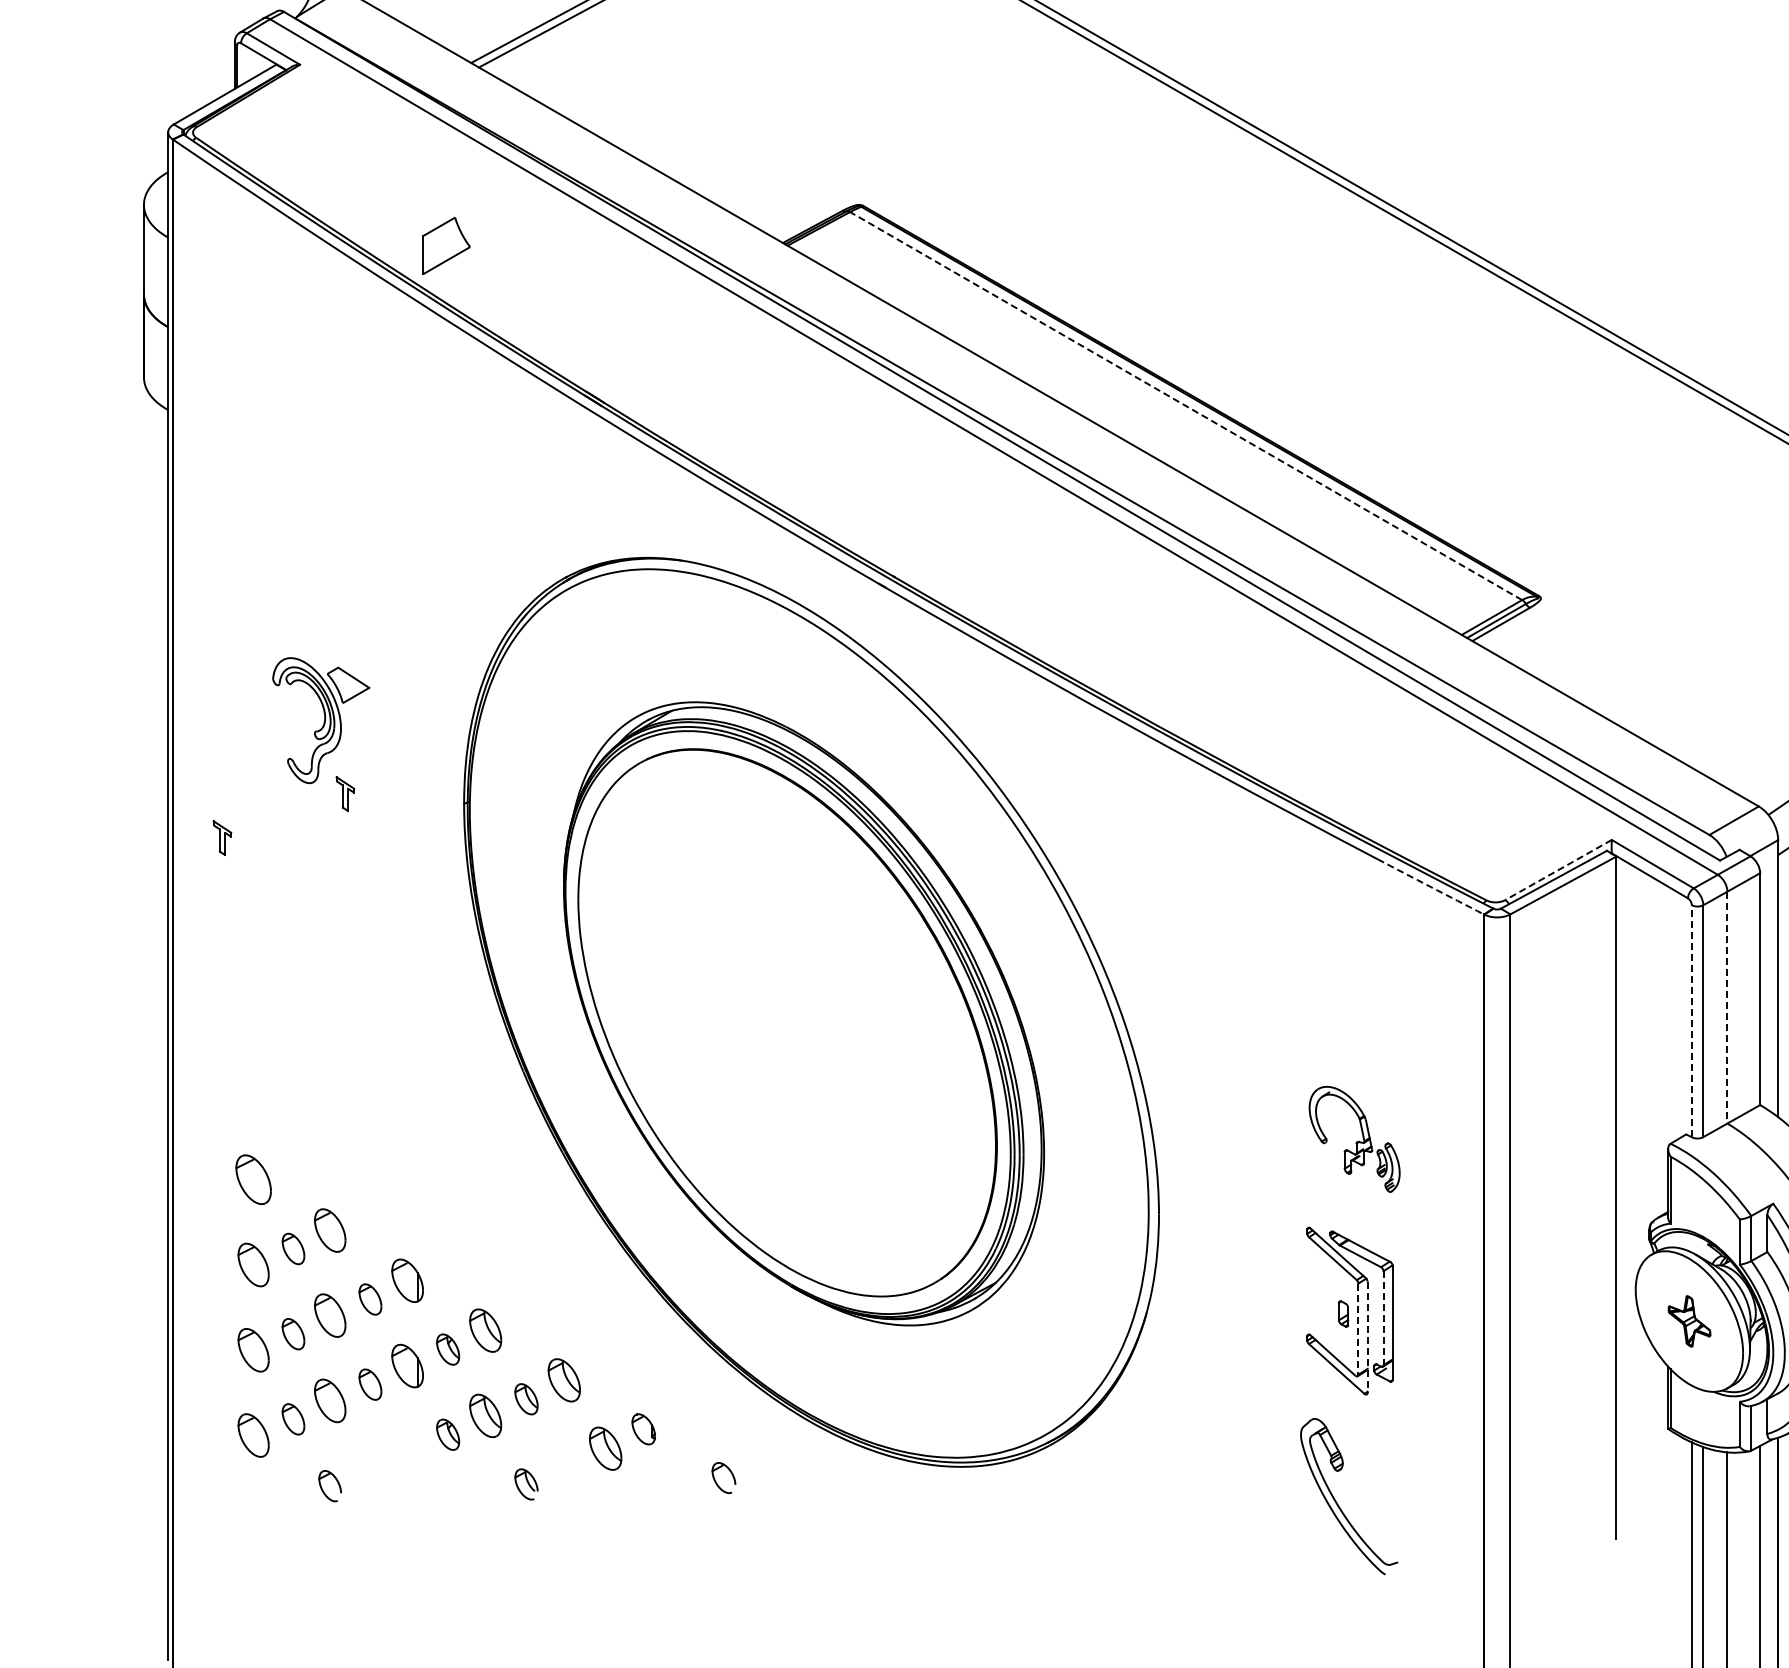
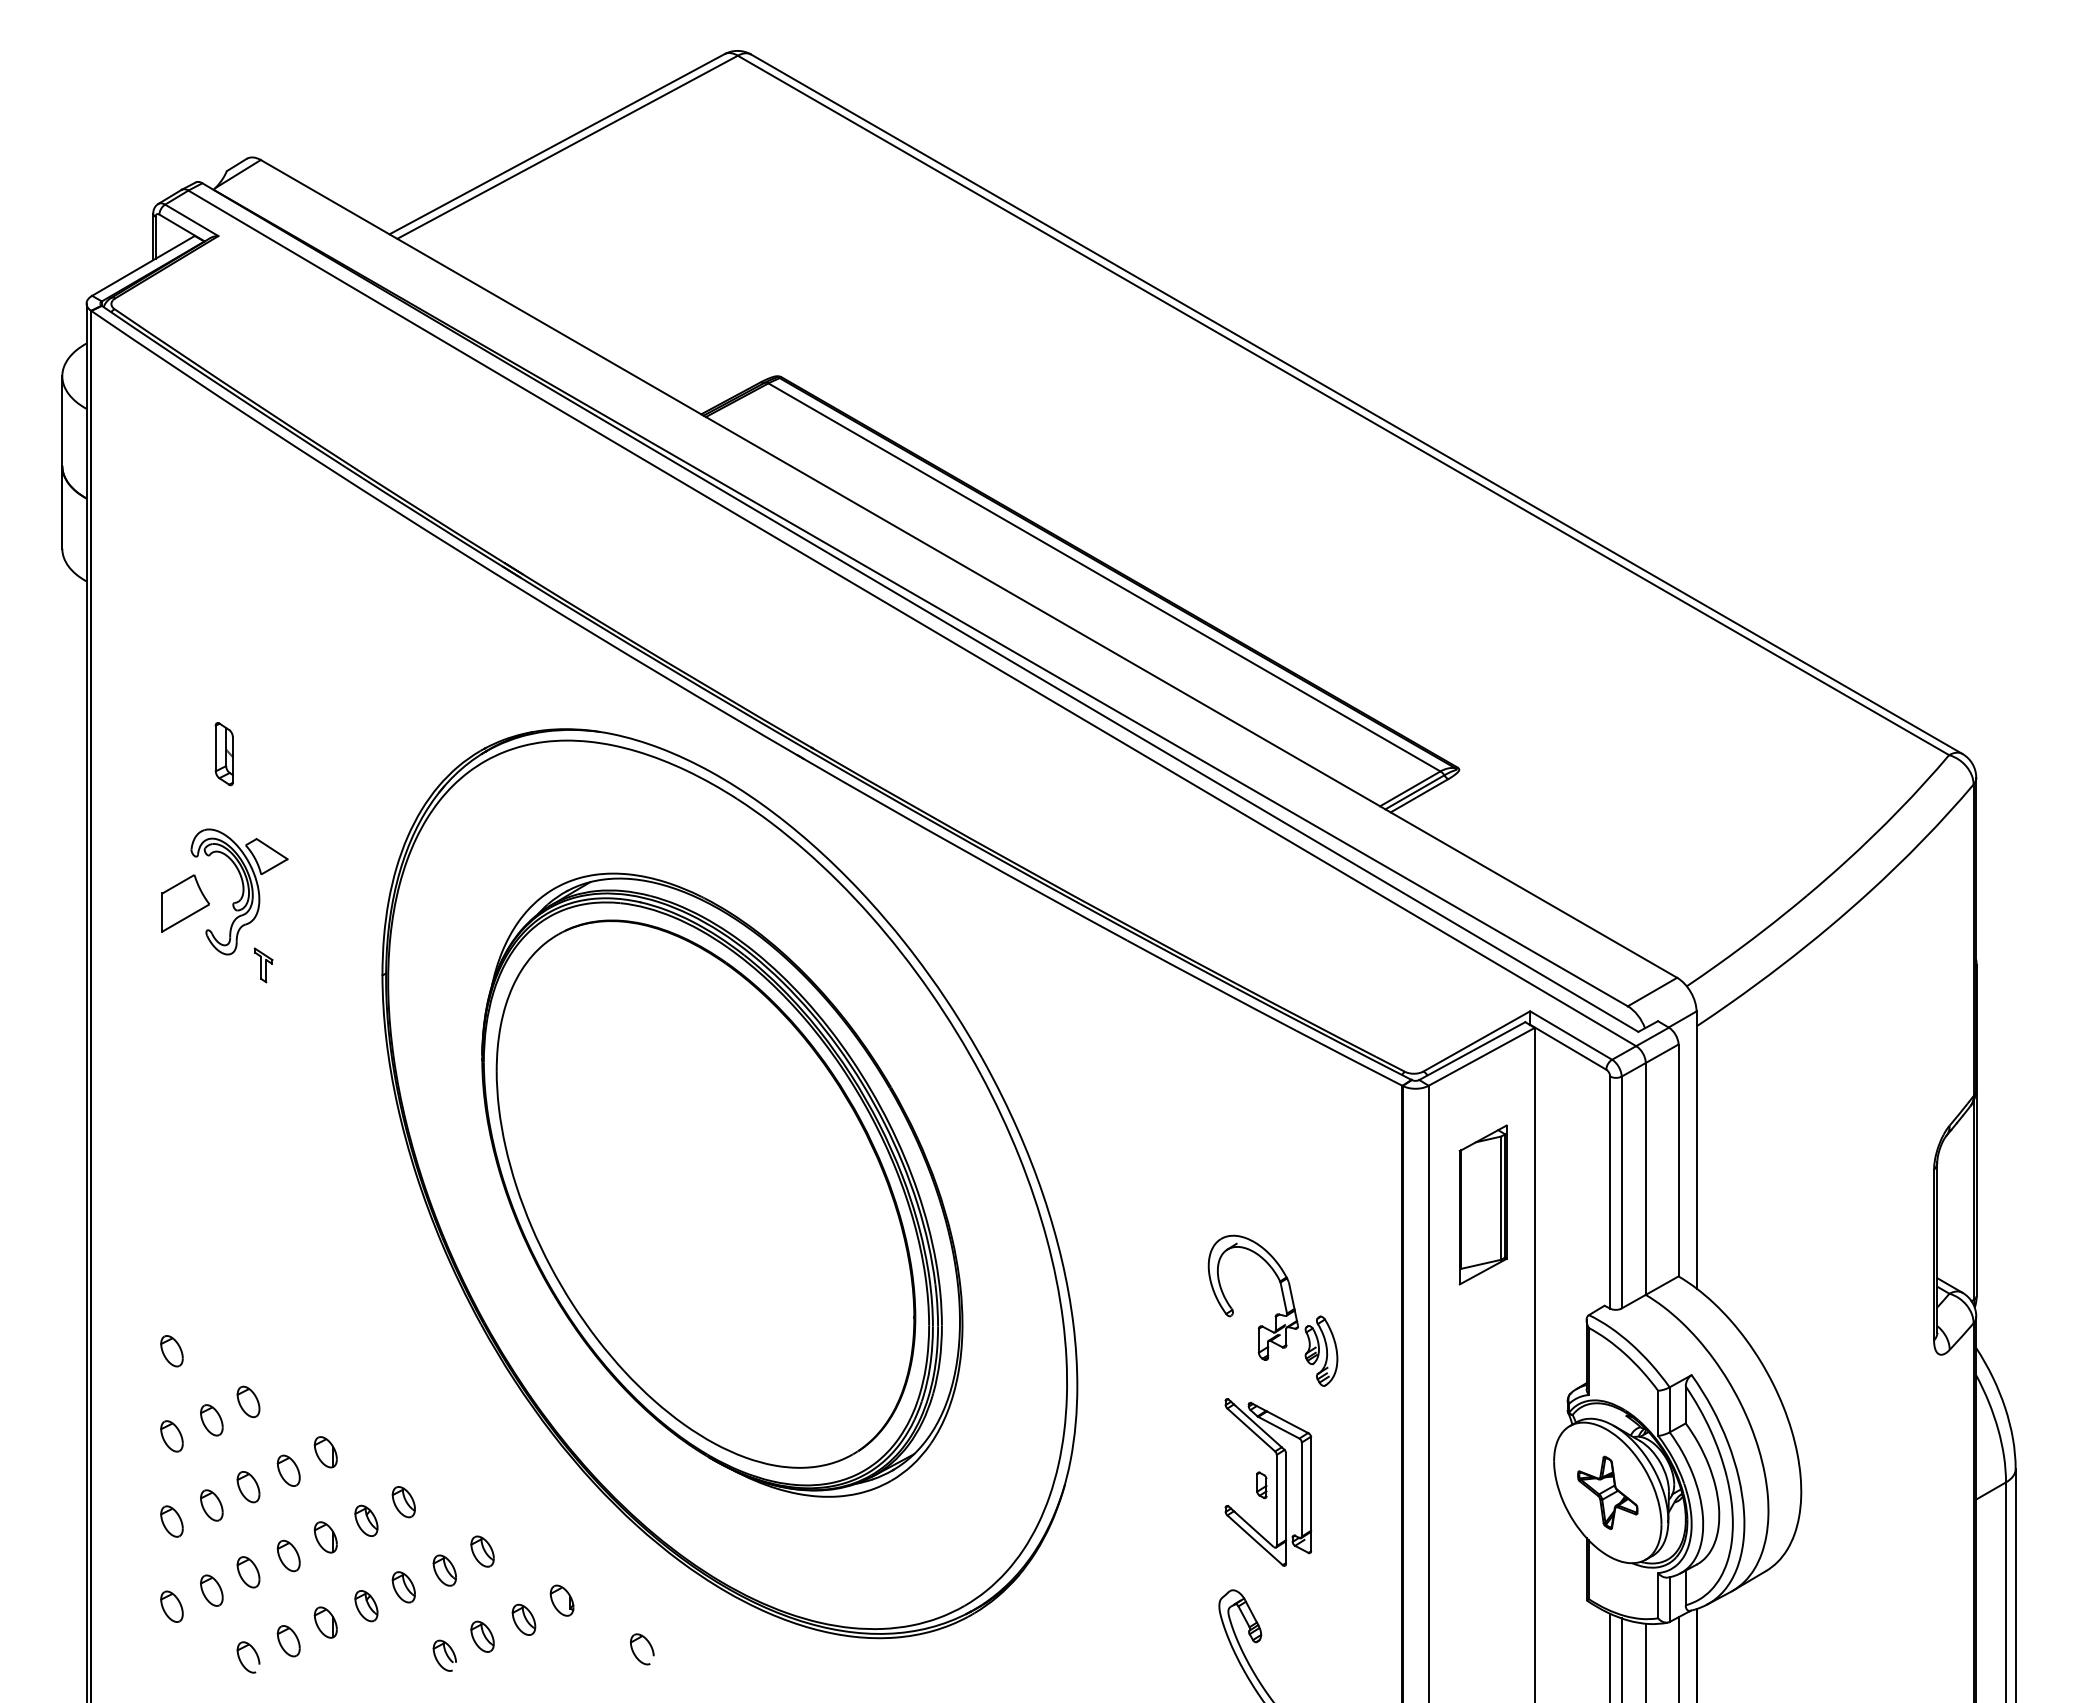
part: (446, 246) -> (185, 903), moved
line: (1186, 406) -> (1104, 577), dashed -> solid
part: (305, 583) -> (223, 754), added
part: (222, 838) -> (140, 1009), removed
line: (1558, 870) -> (1476, 1041), dashed -> solid
arc: (1431, 887) -> (1349, 1058), dashed -> solid
line: (1727, 1007) -> (1645, 1178), dashed -> solid
line: (1692, 1021) -> (1610, 1192), dashed -> solid
part: (1564, 1033) -> (1482, 1204), added
part: (1354, 1139) -> (1272, 1310), size x1.43
part: (253, 1180) -> (171, 1351), size x0.62
part: (330, 1230) -> (248, 1401), size x0.71
part: (253, 1265) -> (171, 1436), size x0.71
part: (407, 1281) -> (325, 1452), size x0.71
part: (330, 1316) -> (248, 1487), size x0.71
line: (1383, 1319) -> (1301, 1490), dashed -> solid
part: (1689, 1321) -> (1607, 1492), size x1.43
line: (1358, 1329) -> (1276, 1500), dashed -> solid
part: (485, 1331) -> (403, 1502), size x0.71
line: (1367, 1337) -> (1285, 1508), dashed -> solid
part: (253, 1350) -> (171, 1521), size x0.71
part: (407, 1366) -> (325, 1537), size x0.71
part: (564, 1380) -> (482, 1551), size x0.71
part: (330, 1401) -> (248, 1572), size x0.71
part: (485, 1416) -> (403, 1587), size x0.71
part: (253, 1435) -> (171, 1606), size x0.71
part: (605, 1448) -> (523, 1619), size x0.71
part: (407, 1451) -> (325, 1622), added
part: (564, 1465) -> (482, 1636), added
part: (370, 1470) -> (288, 1641), added

